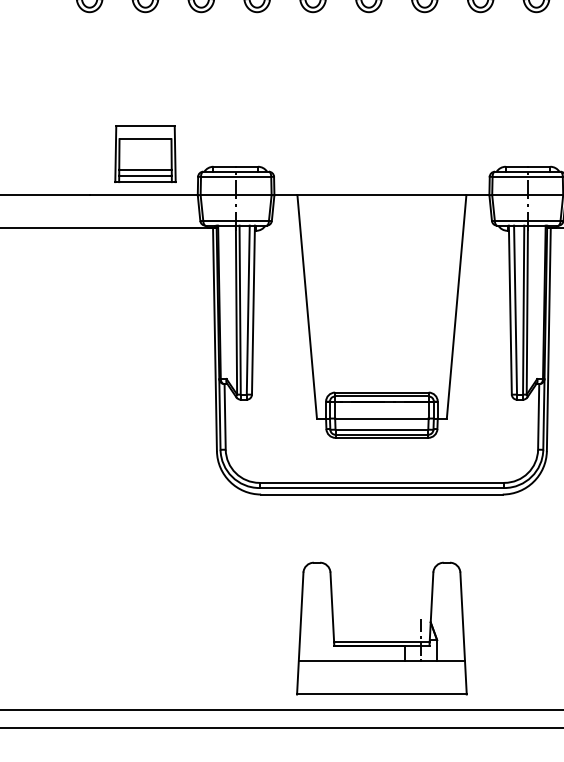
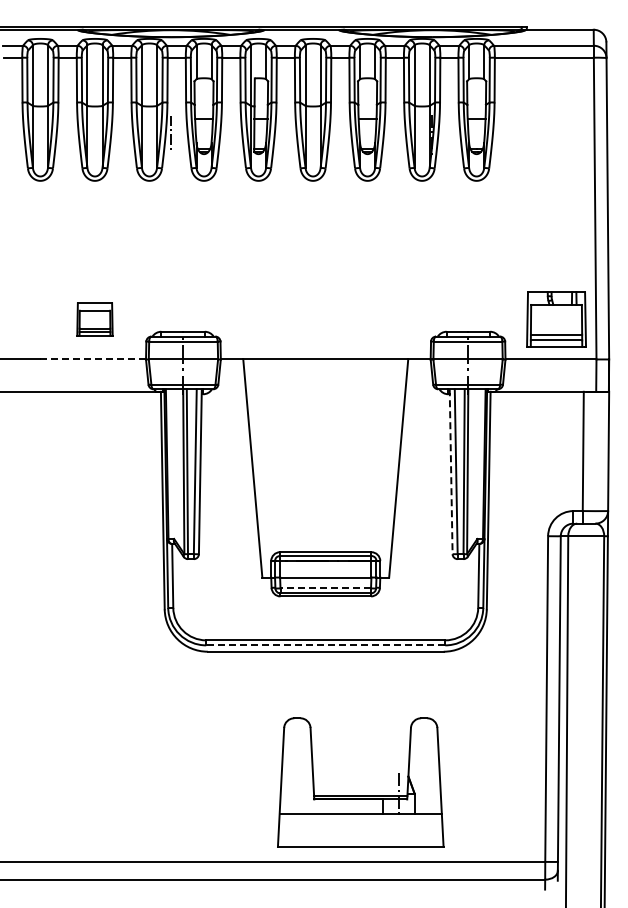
part: (145, 154) -> (94, 319), size x0.6
line: (143, 195) -> (93, 359), solid -> dashed
line: (510, 310) -> (451, 472), solid -> dashed
line: (381, 429) -> (325, 588), solid -> dashed
line: (381, 488) -> (325, 645), solid -> dashed
part: (381, 641) -> (360, 795), moved

